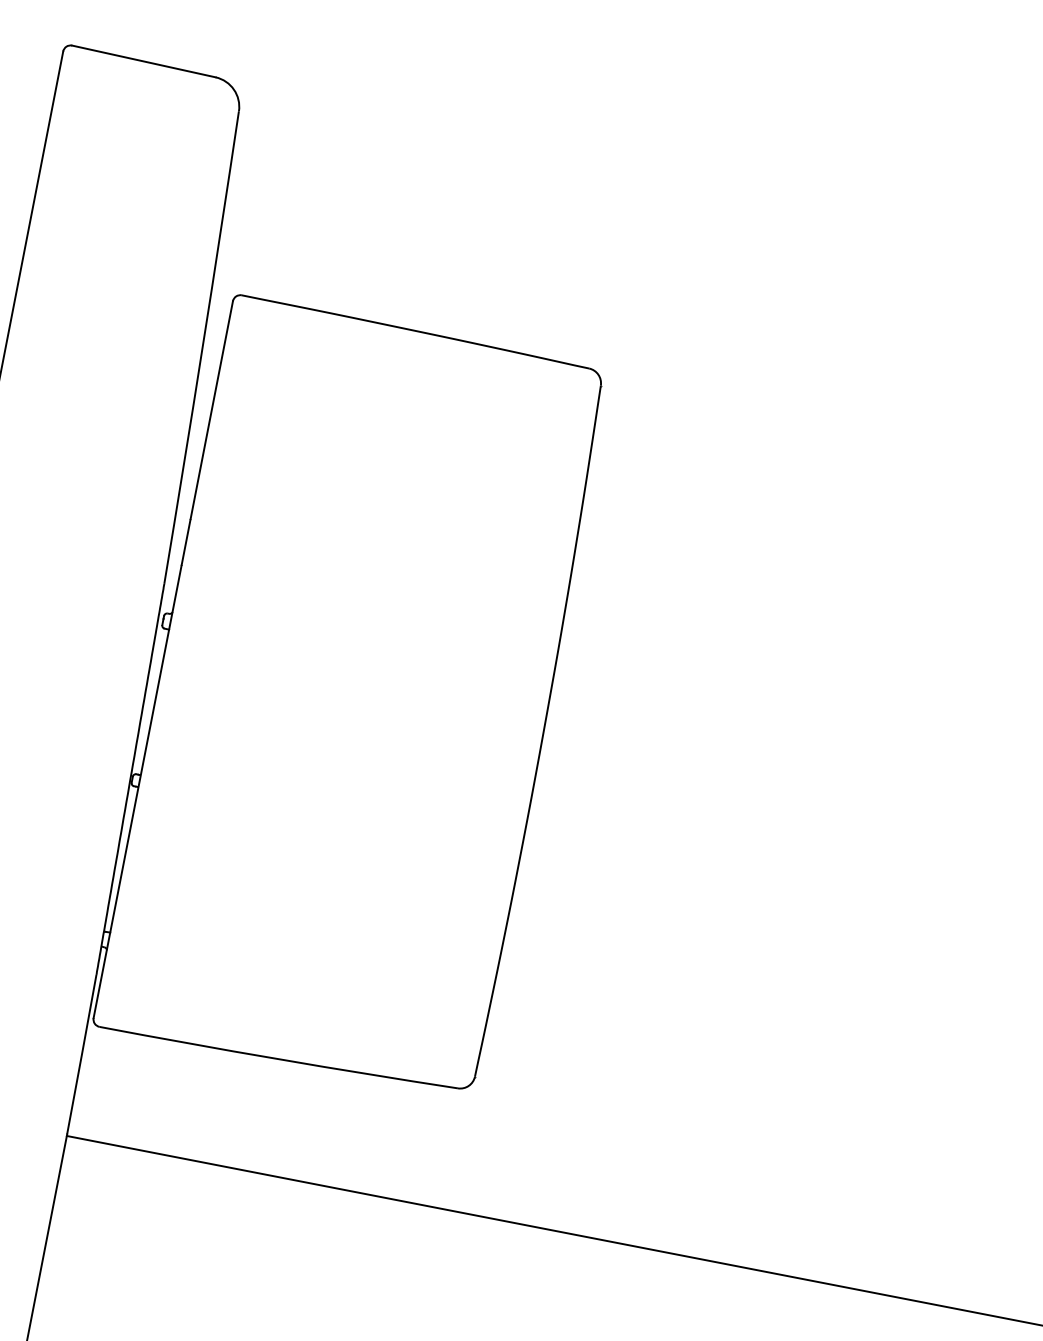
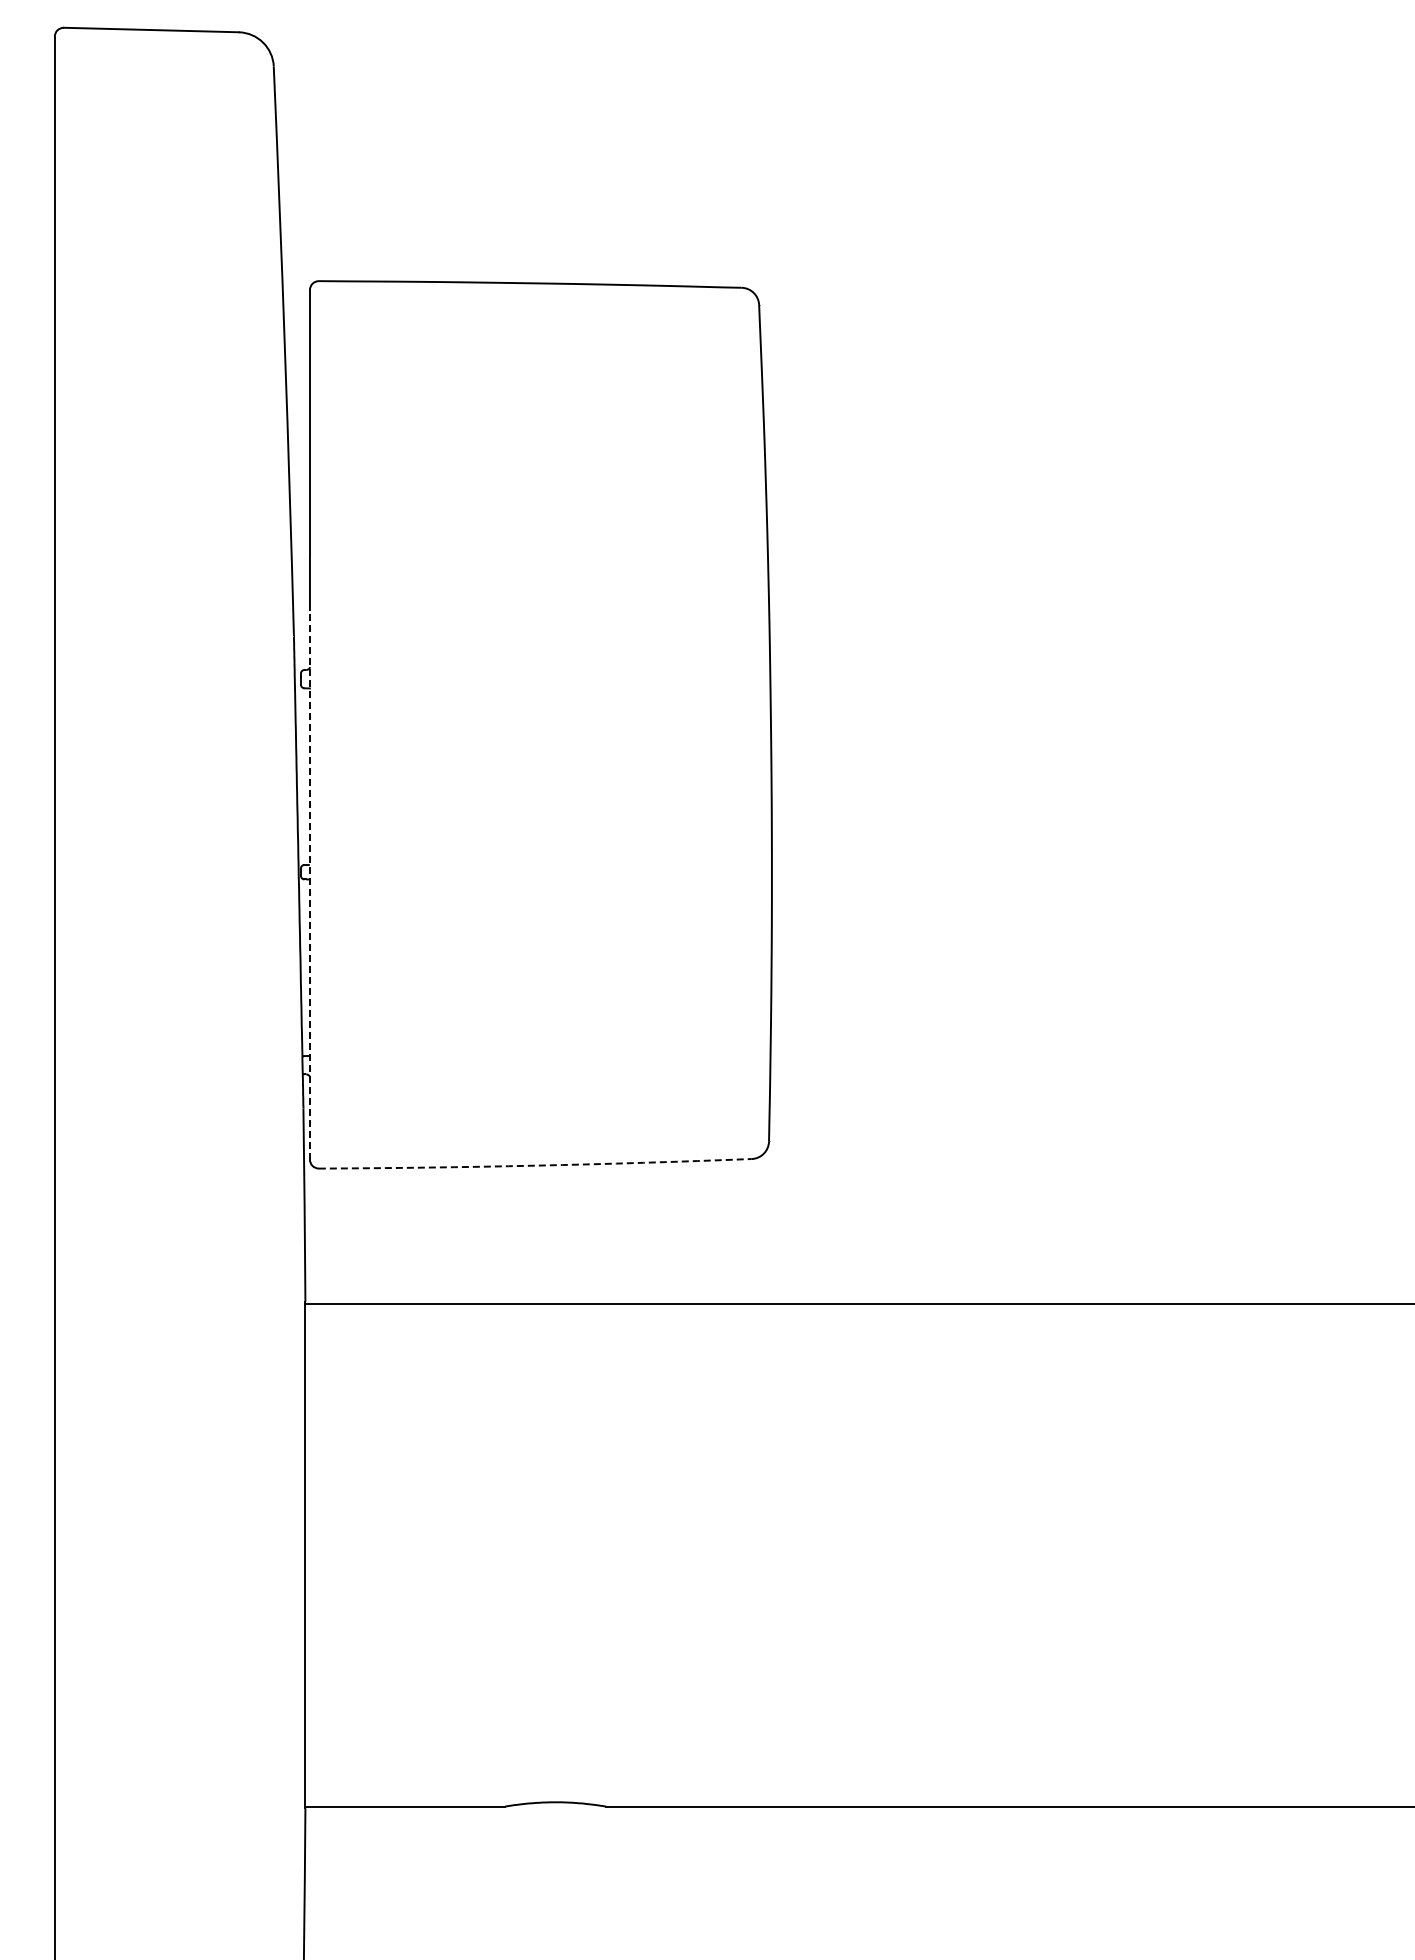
line: (137, 791) -> (309, 884), solid -> dashed
arc: (278, 1059) -> (535, 1165), solid -> dashed

